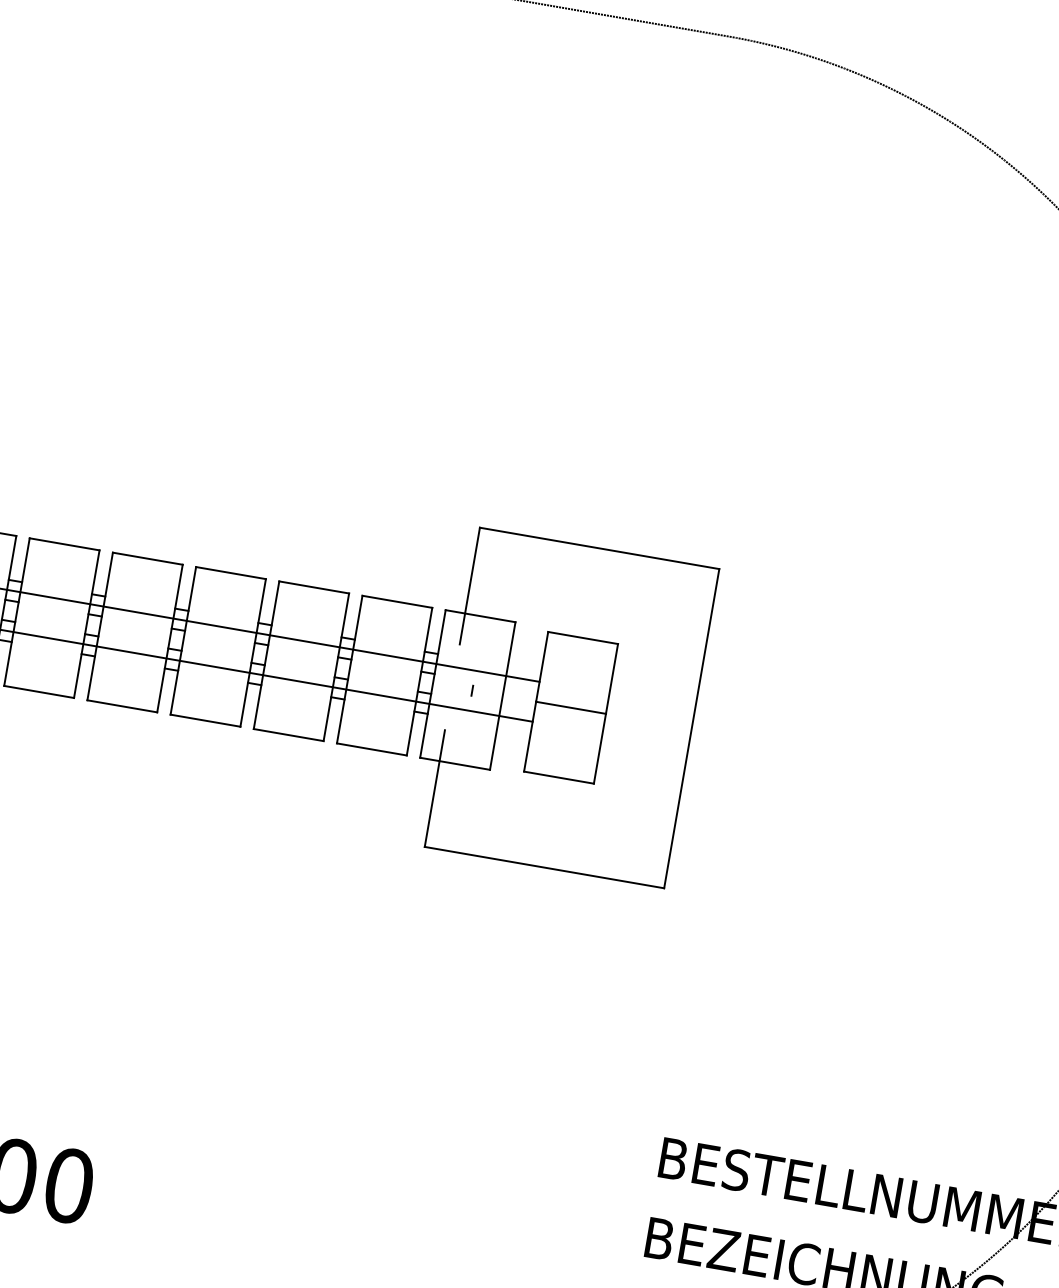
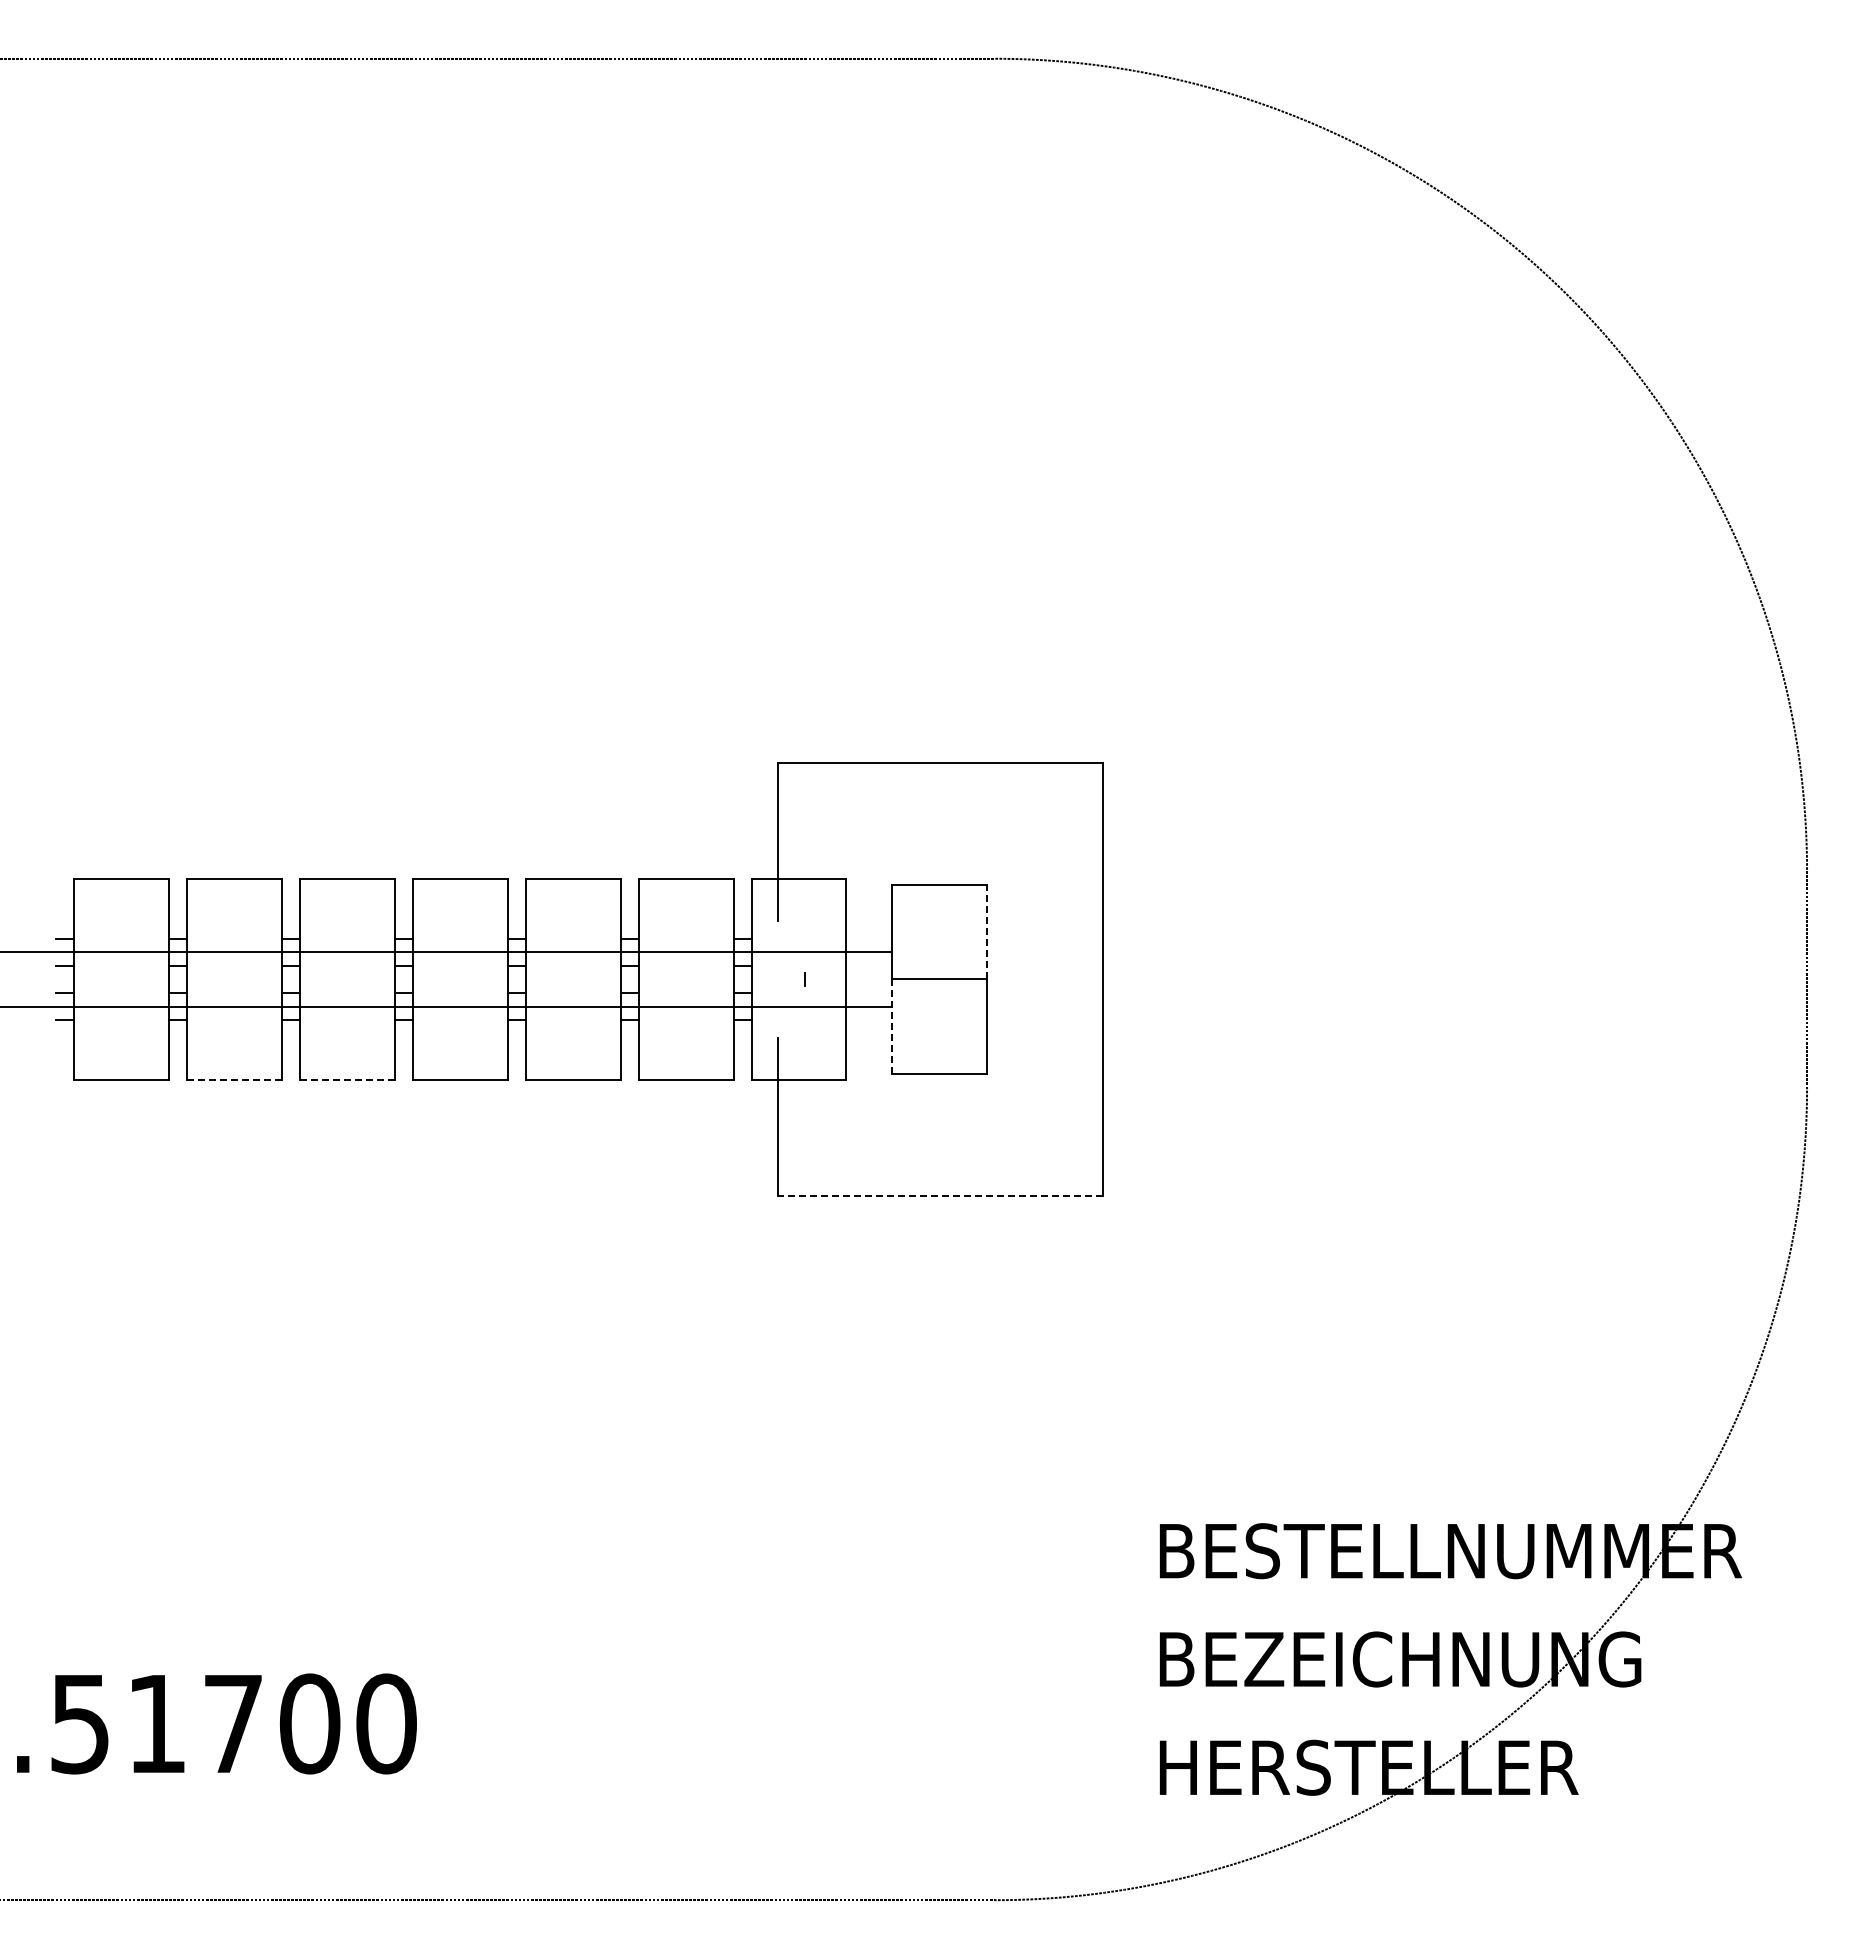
line: (612, 678) -> (986, 931), solid -> dashed
line: (39, 691) -> (234, 1079), solid -> dashed
line: (122, 706) -> (347, 1079), solid -> dashed
line: (529, 737) -> (891, 1027), solid -> dashed
line: (544, 867) -> (940, 1196), solid -> dashed

